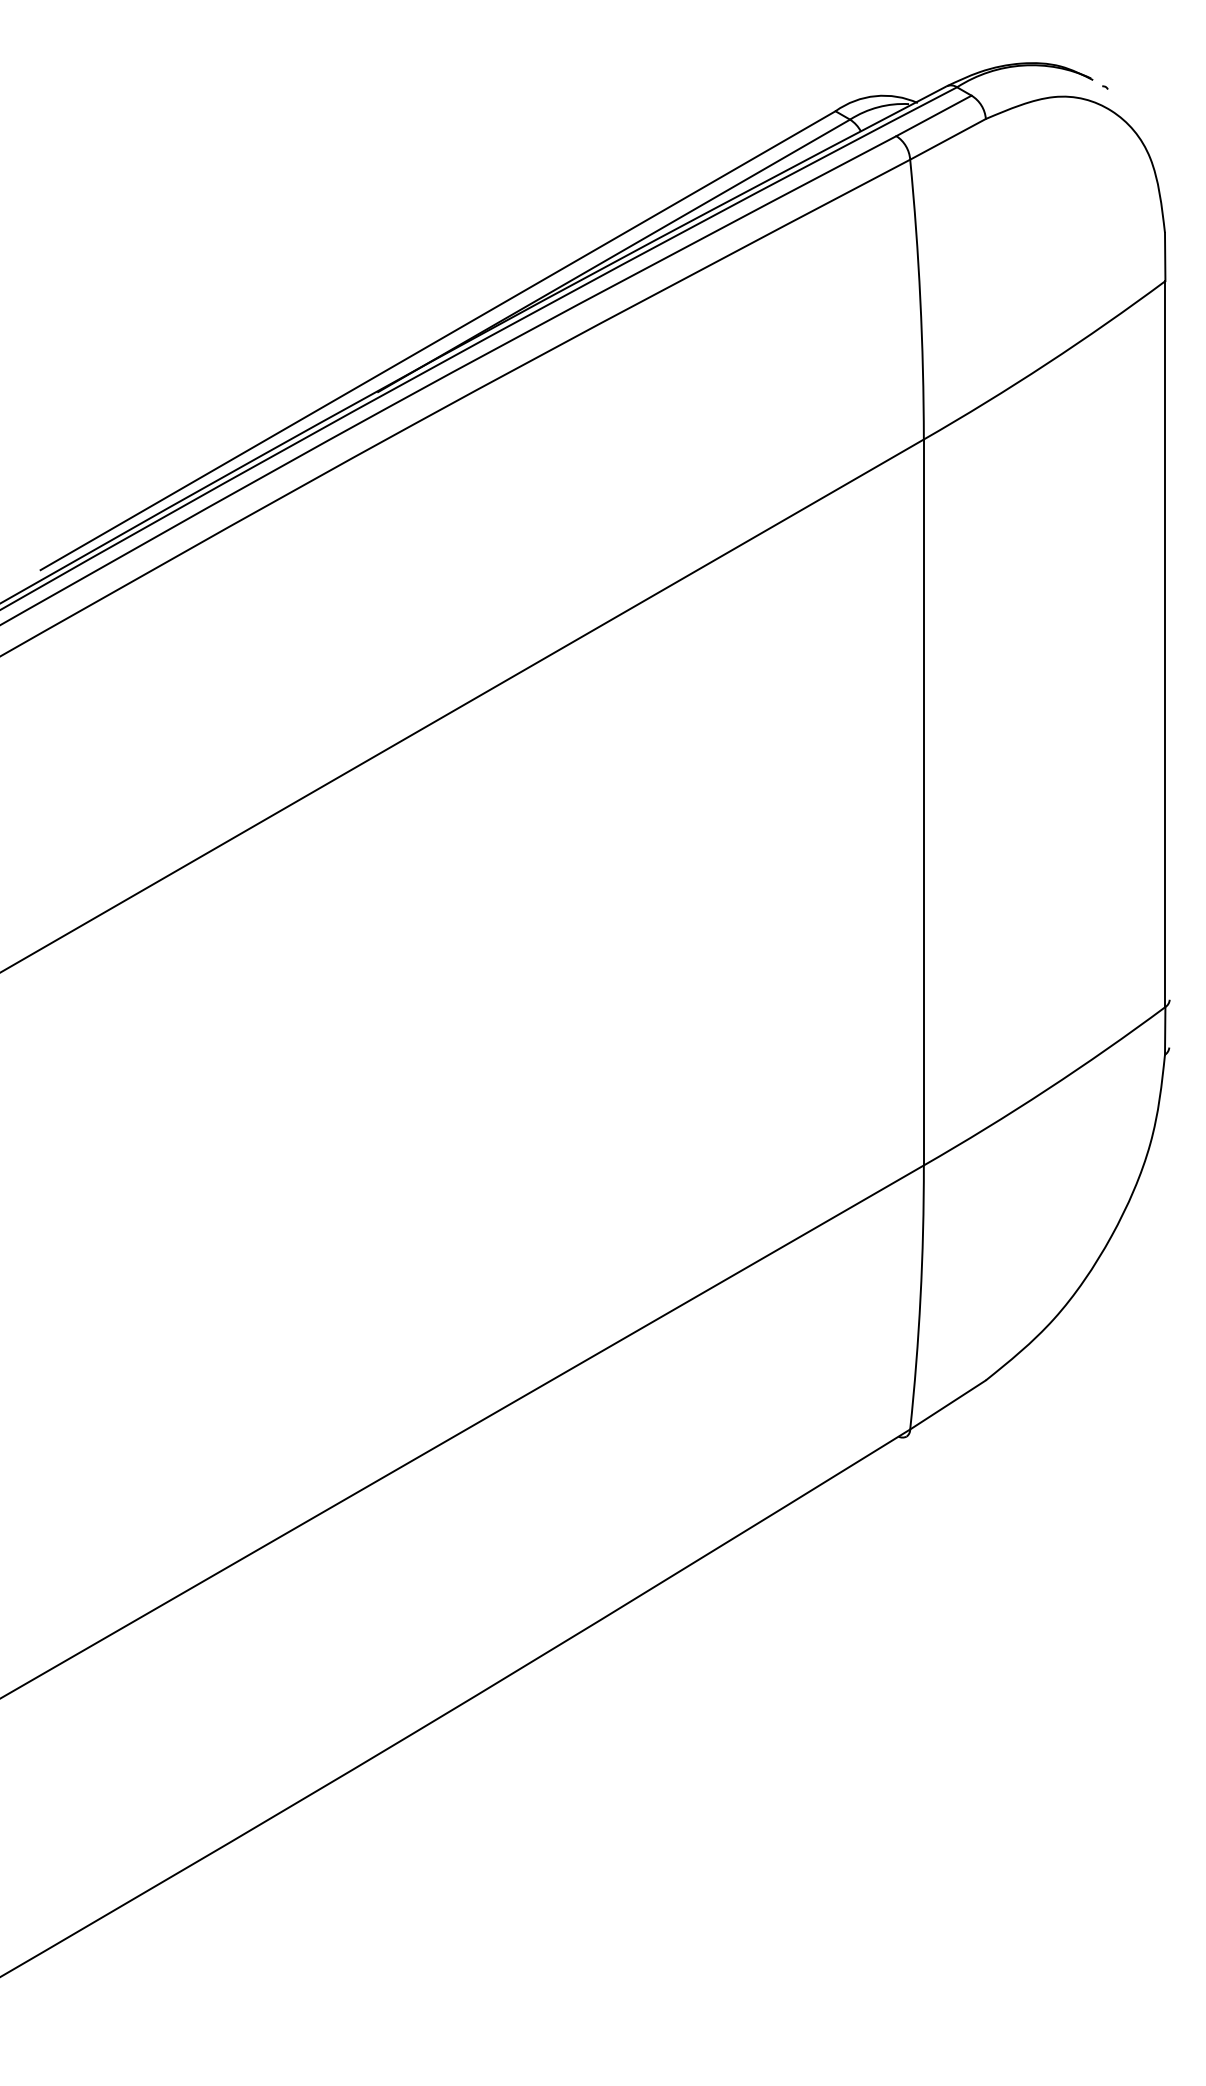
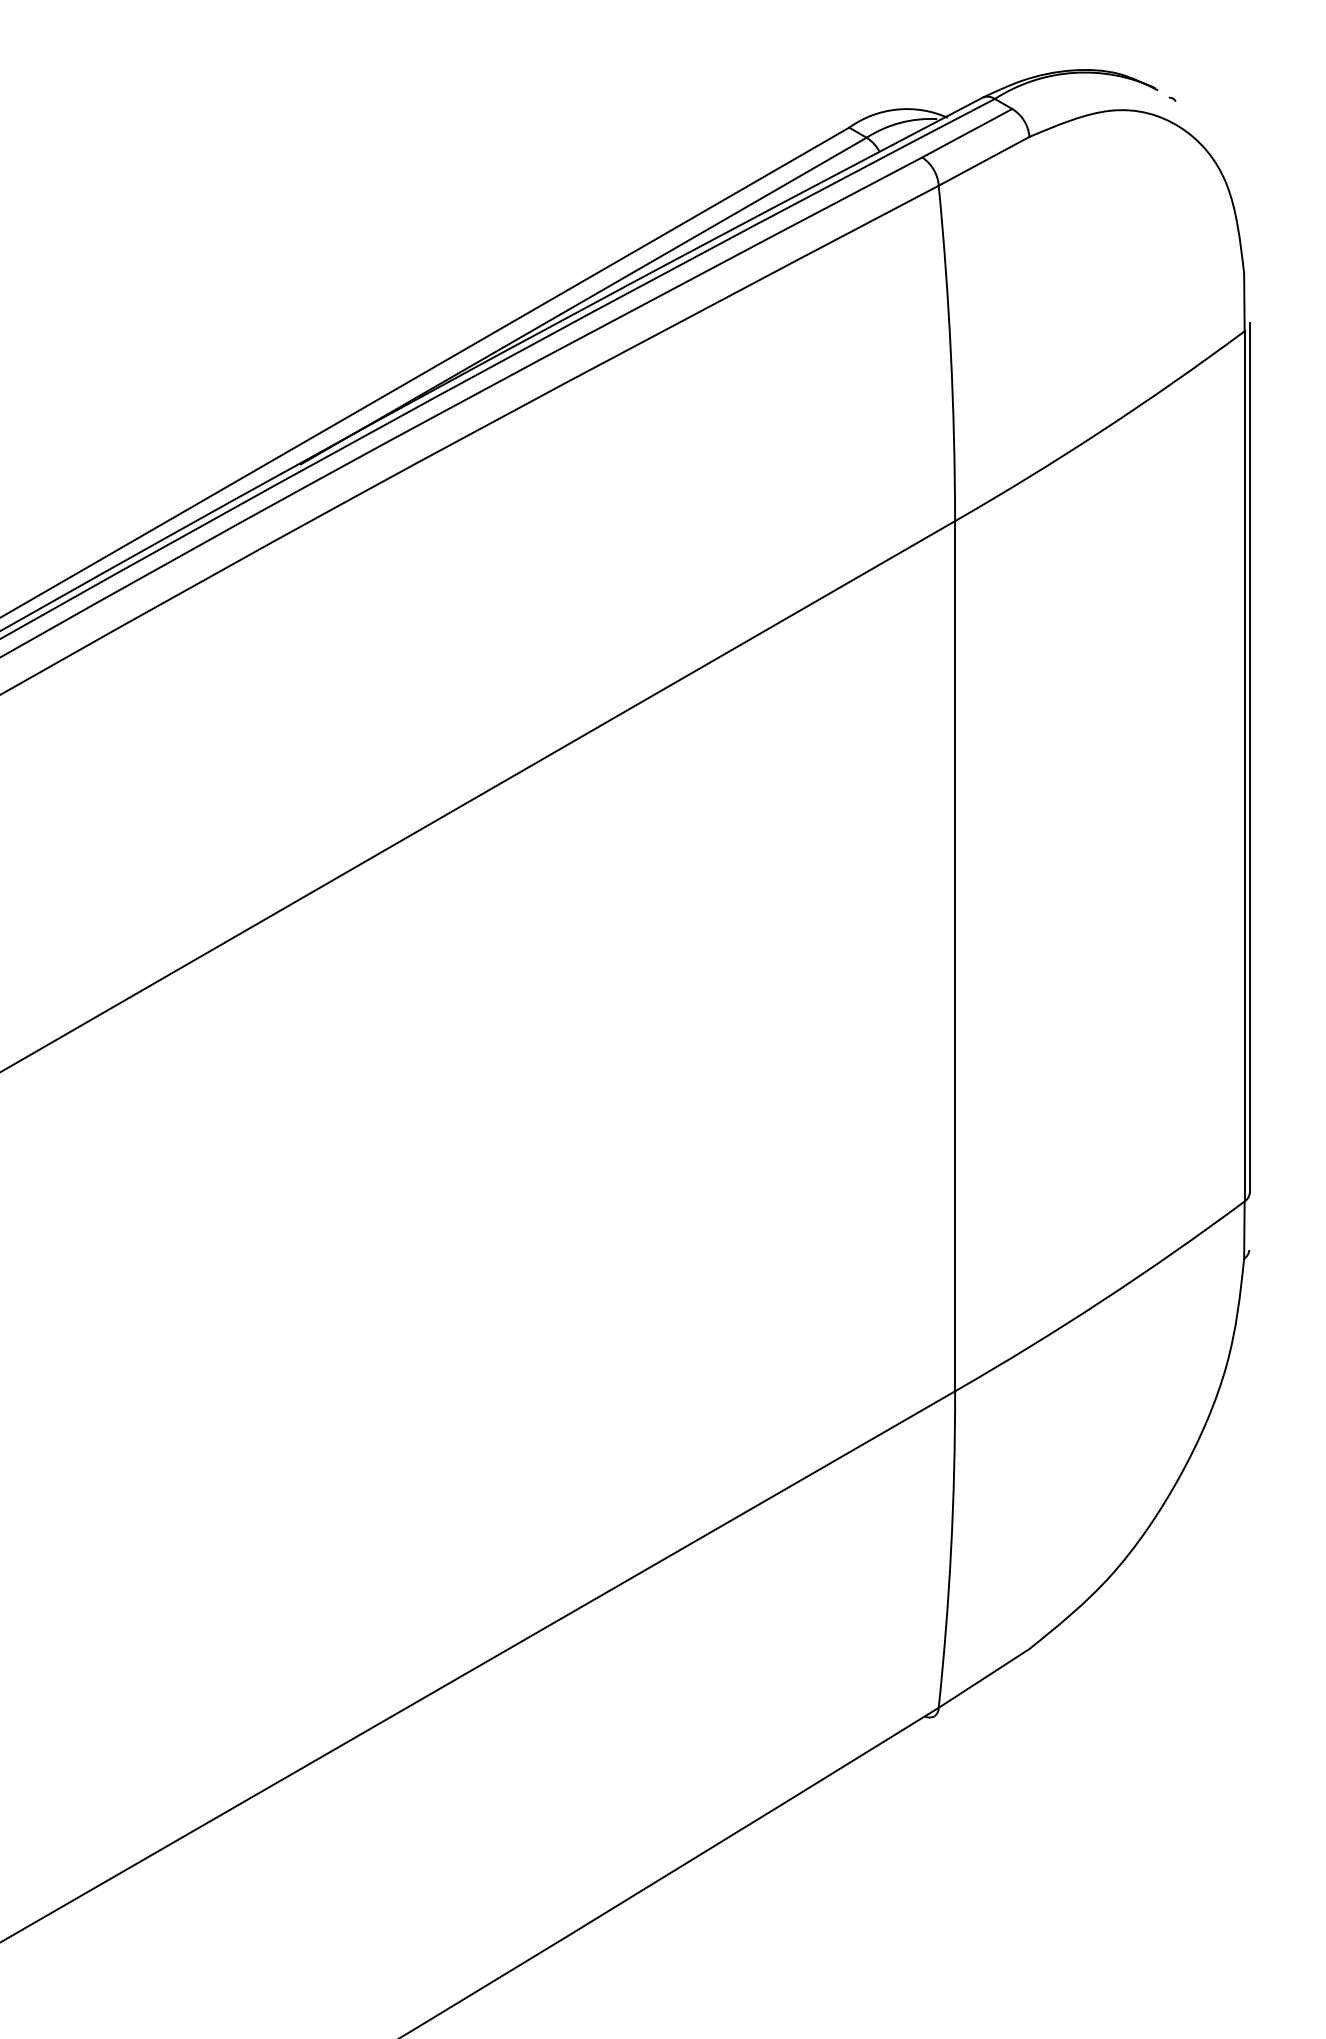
line: (1169, 636) -> (1249, 757), added

